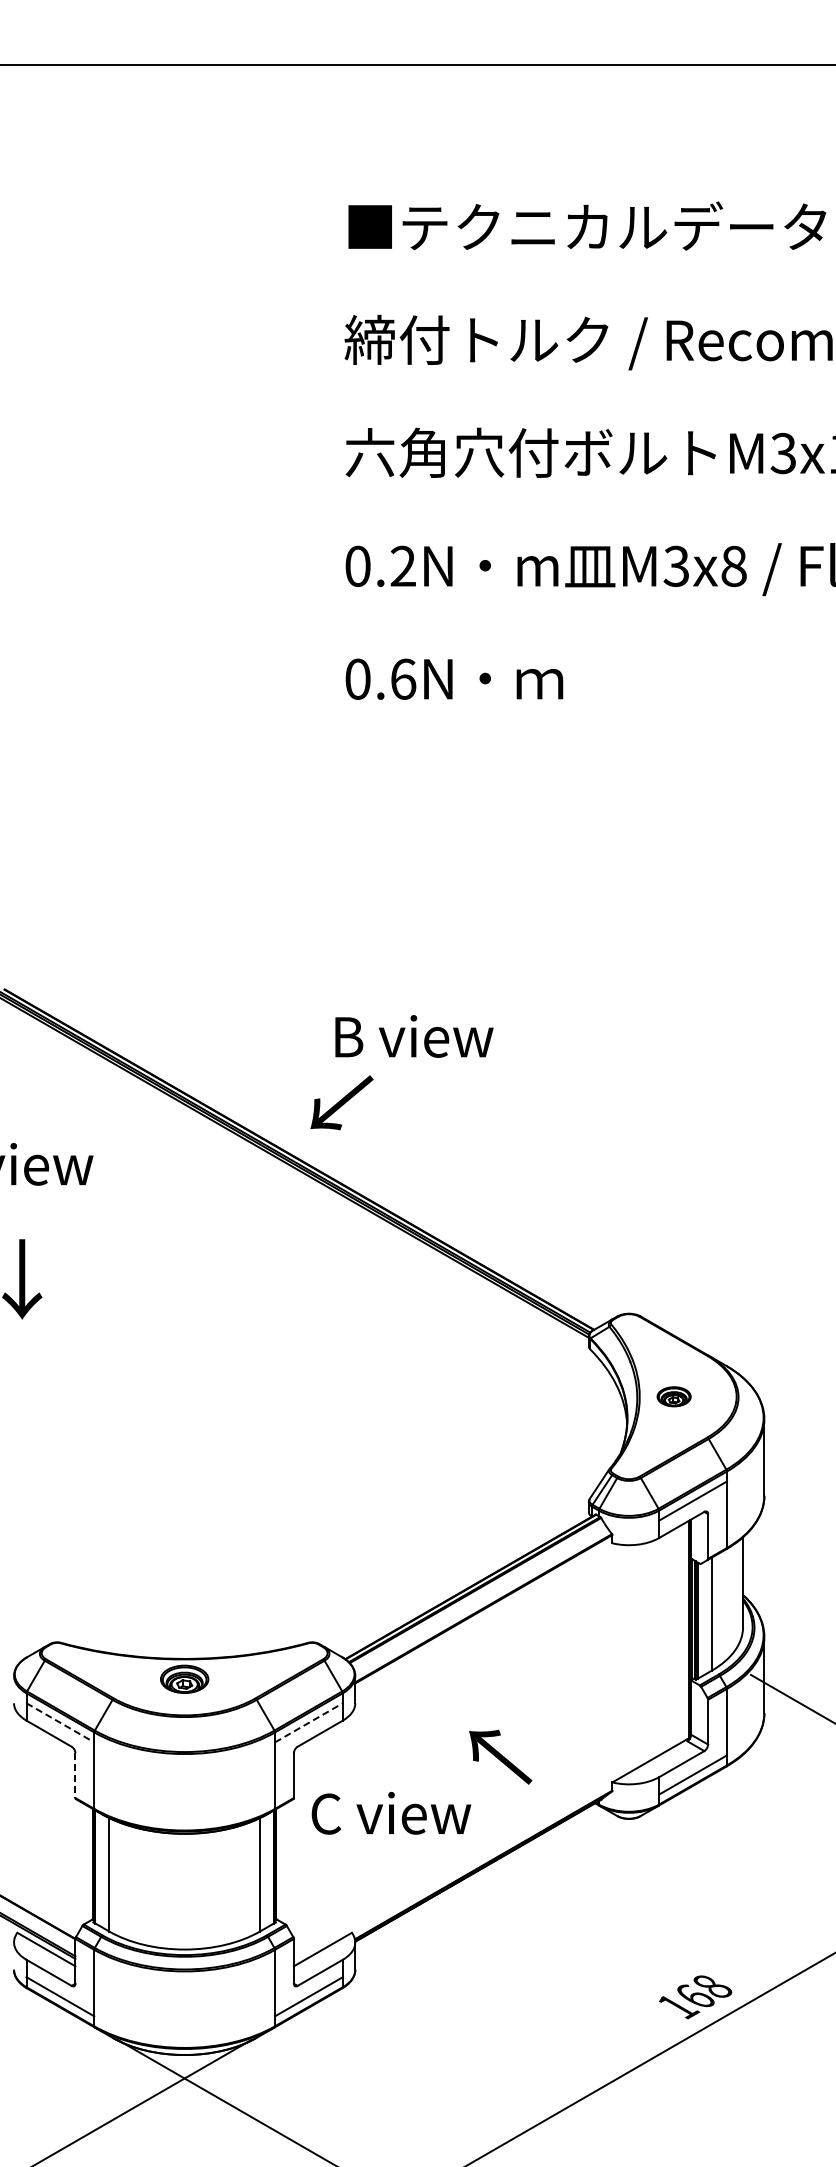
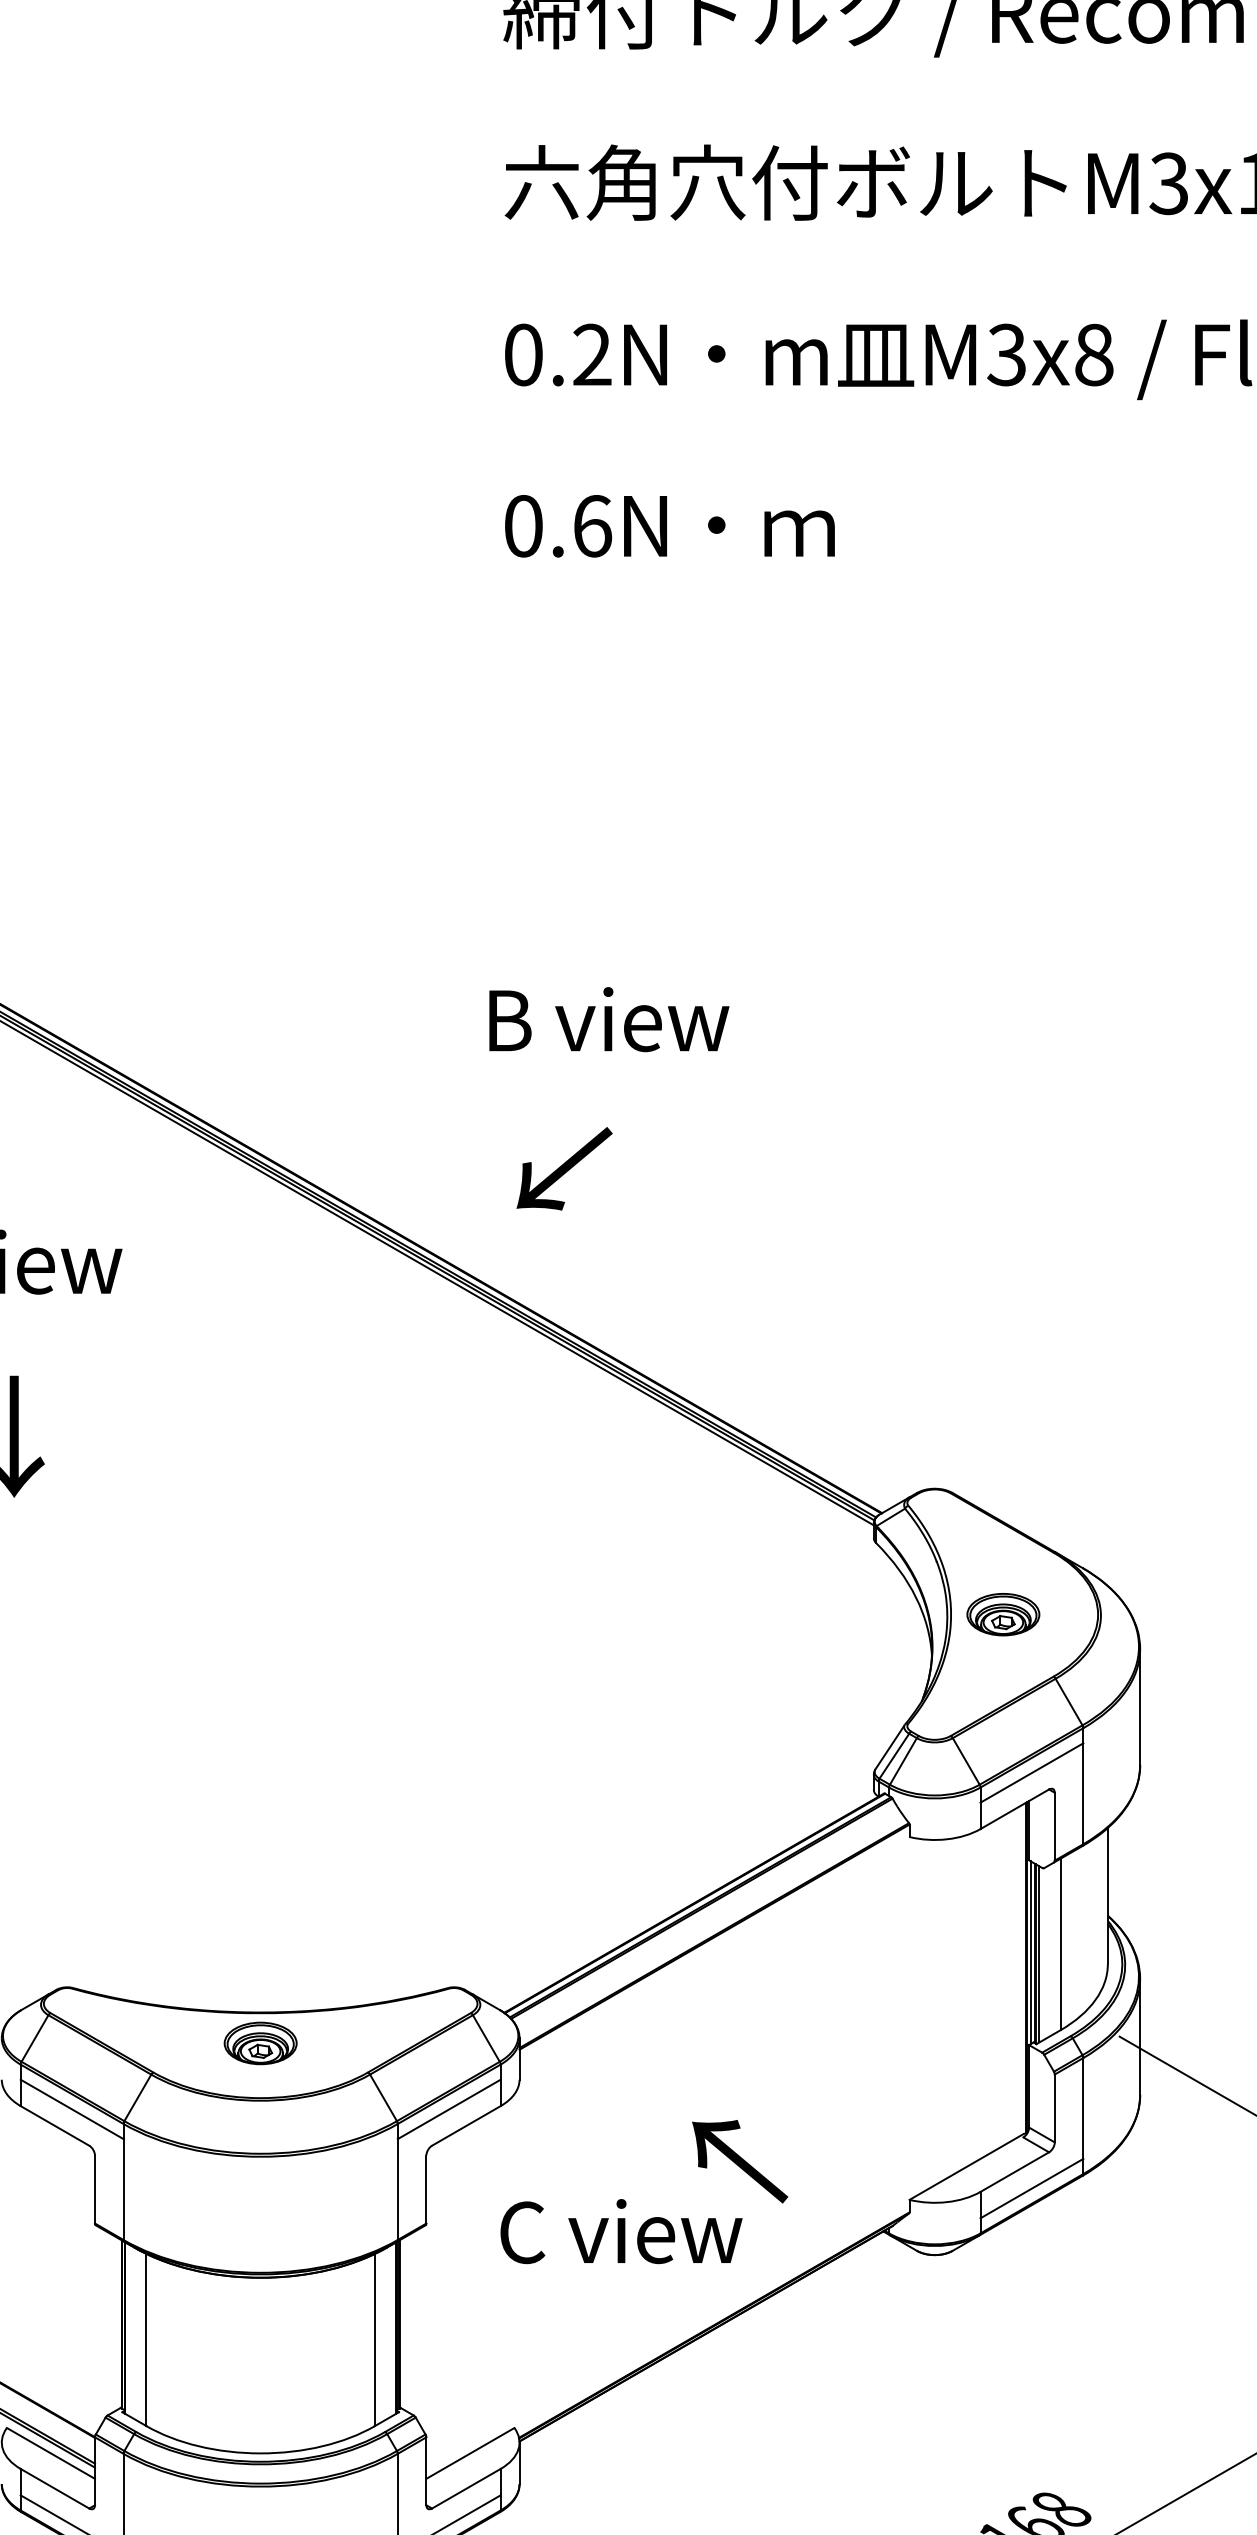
text: (414, 1036) -> (609, 1019), moved
text: (341, 1102) -> (563, 1168), moved
part: (673, 1396) -> (1002, 1614), size x1.43
line: (309, 1722) -> (450, 2108), dashed -> solid
line: (60, 1723) -> (72, 2110), dashed -> solid
line: (75, 1776) -> (95, 2190), dashed -> solid
text: (391, 1813) -> (621, 2231), moved

